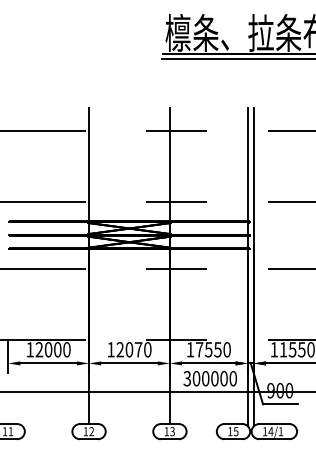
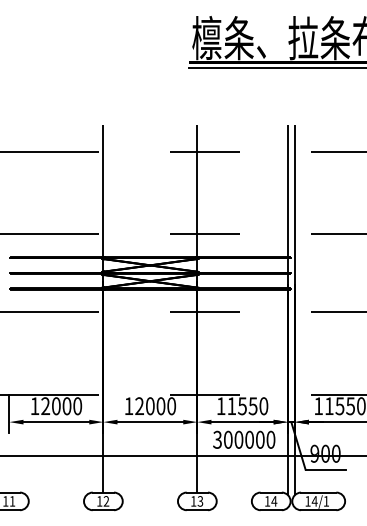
text: (138, 349) -> (160, 406), 12070 -> 12000
text: (199, 349) -> (231, 405), 17550 -> 11550
text: (236, 431) -> (274, 501), 15 -> 14

